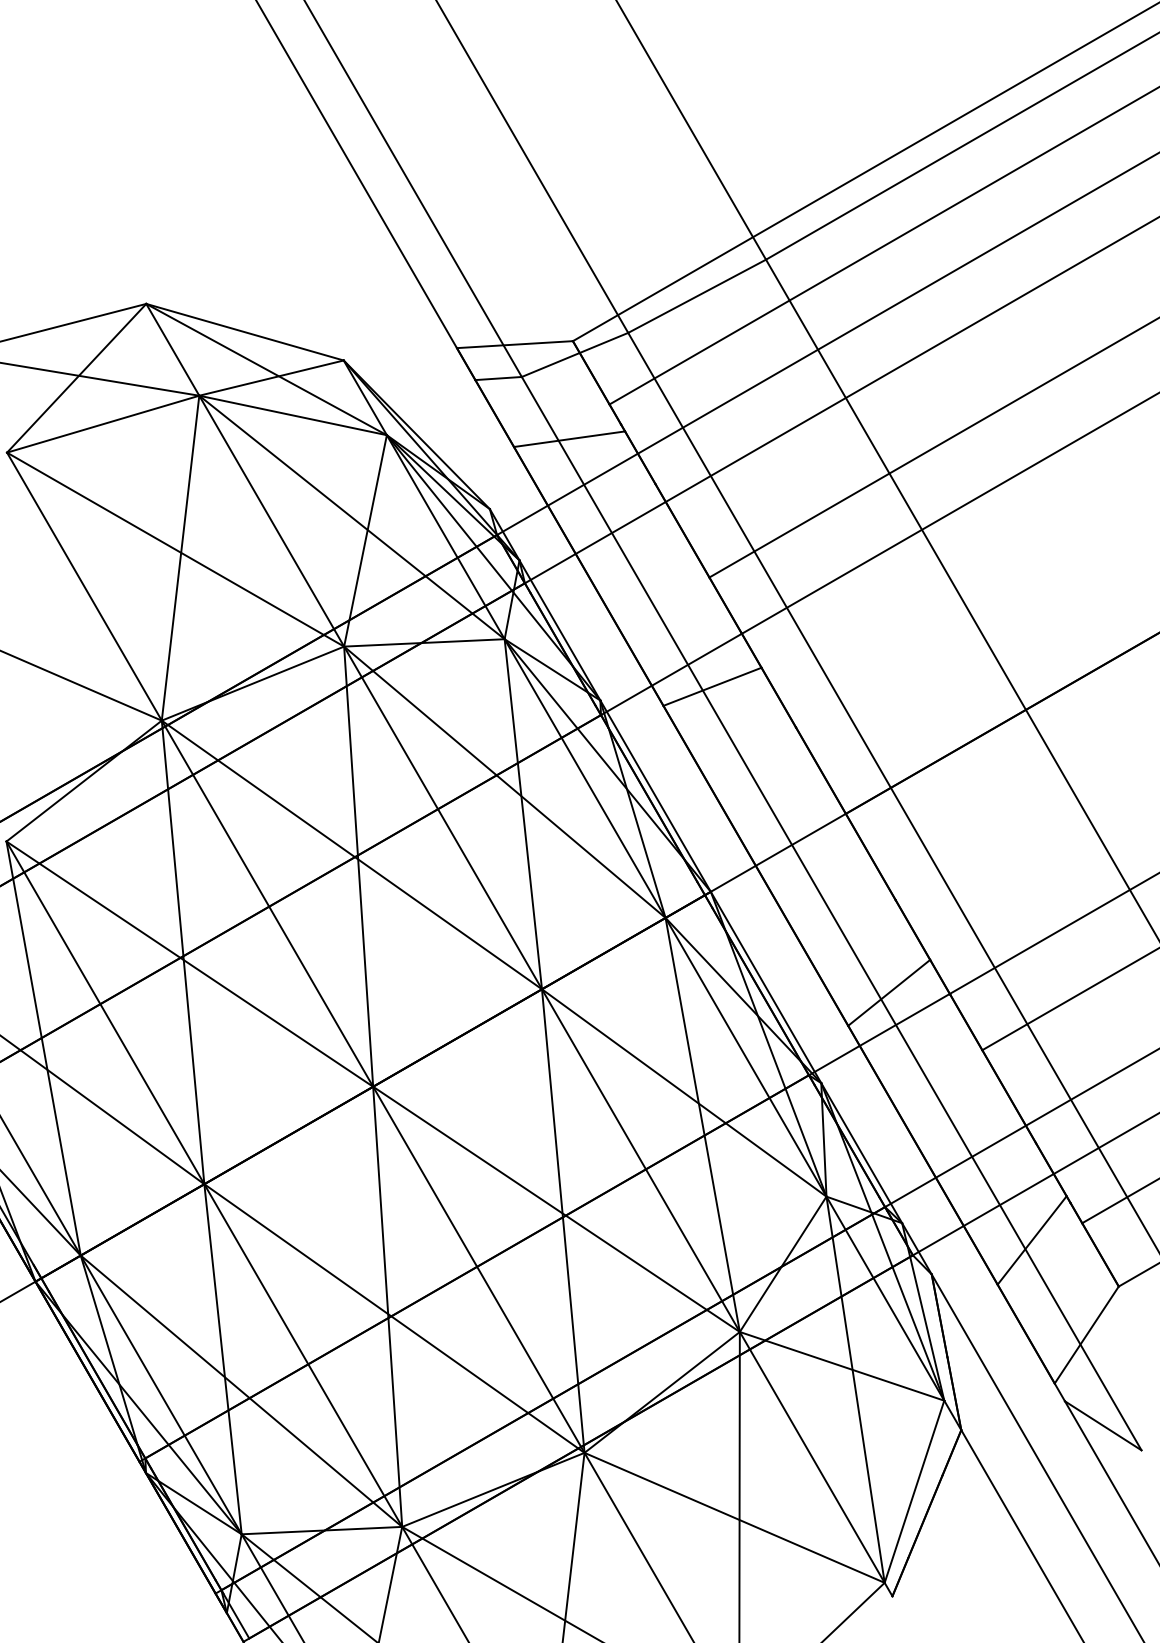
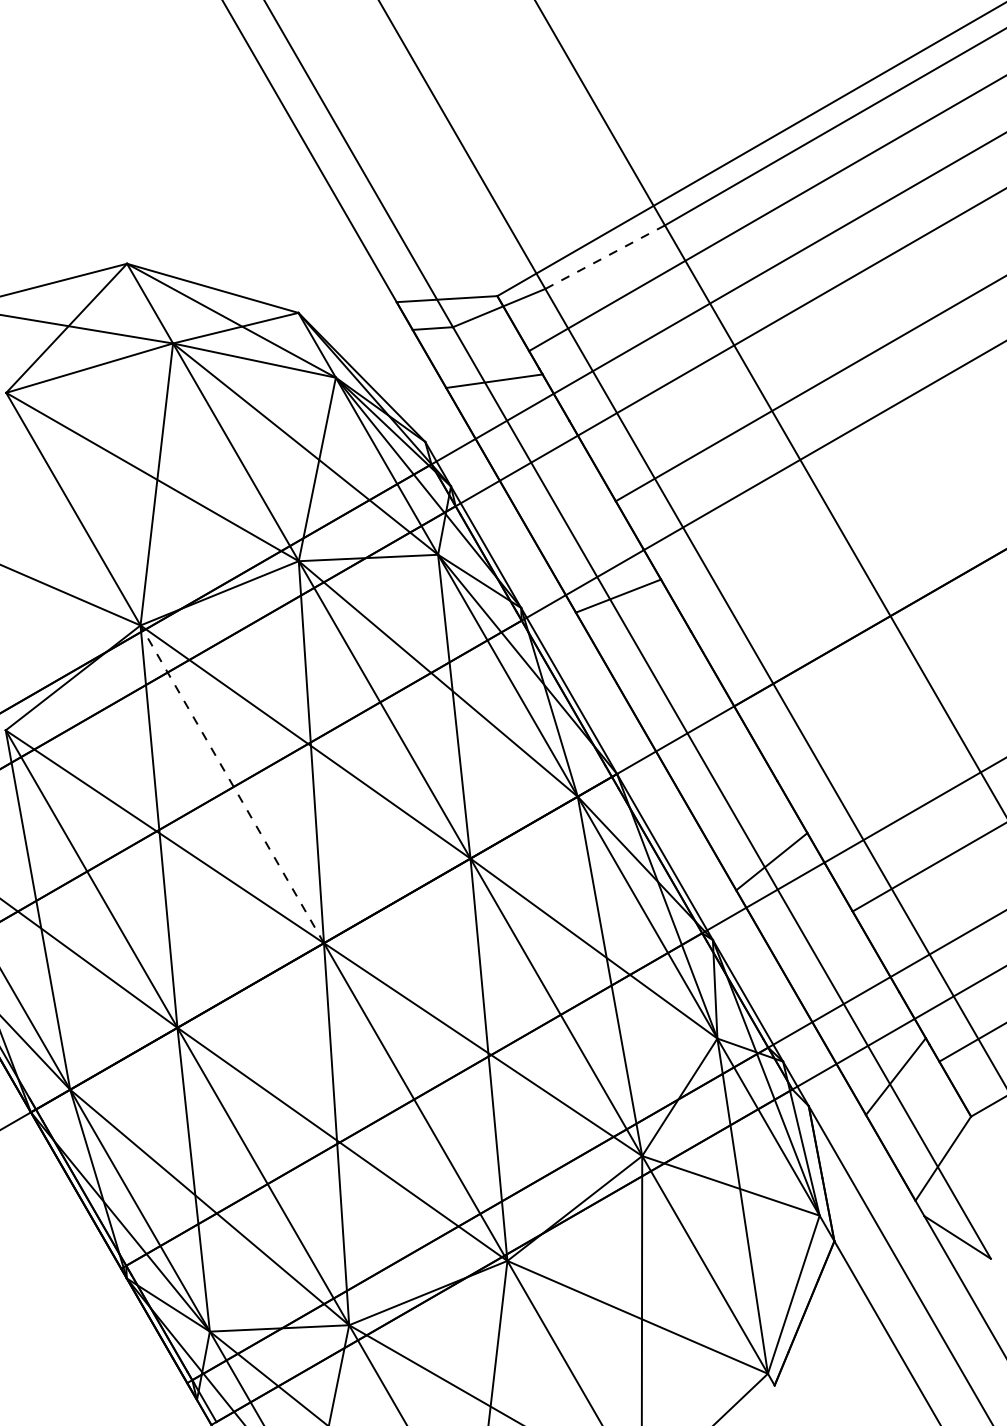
line: (696, 296) -> (604, 257), solid -> dashed
line: (267, 903) -> (232, 784), solid -> dashed

